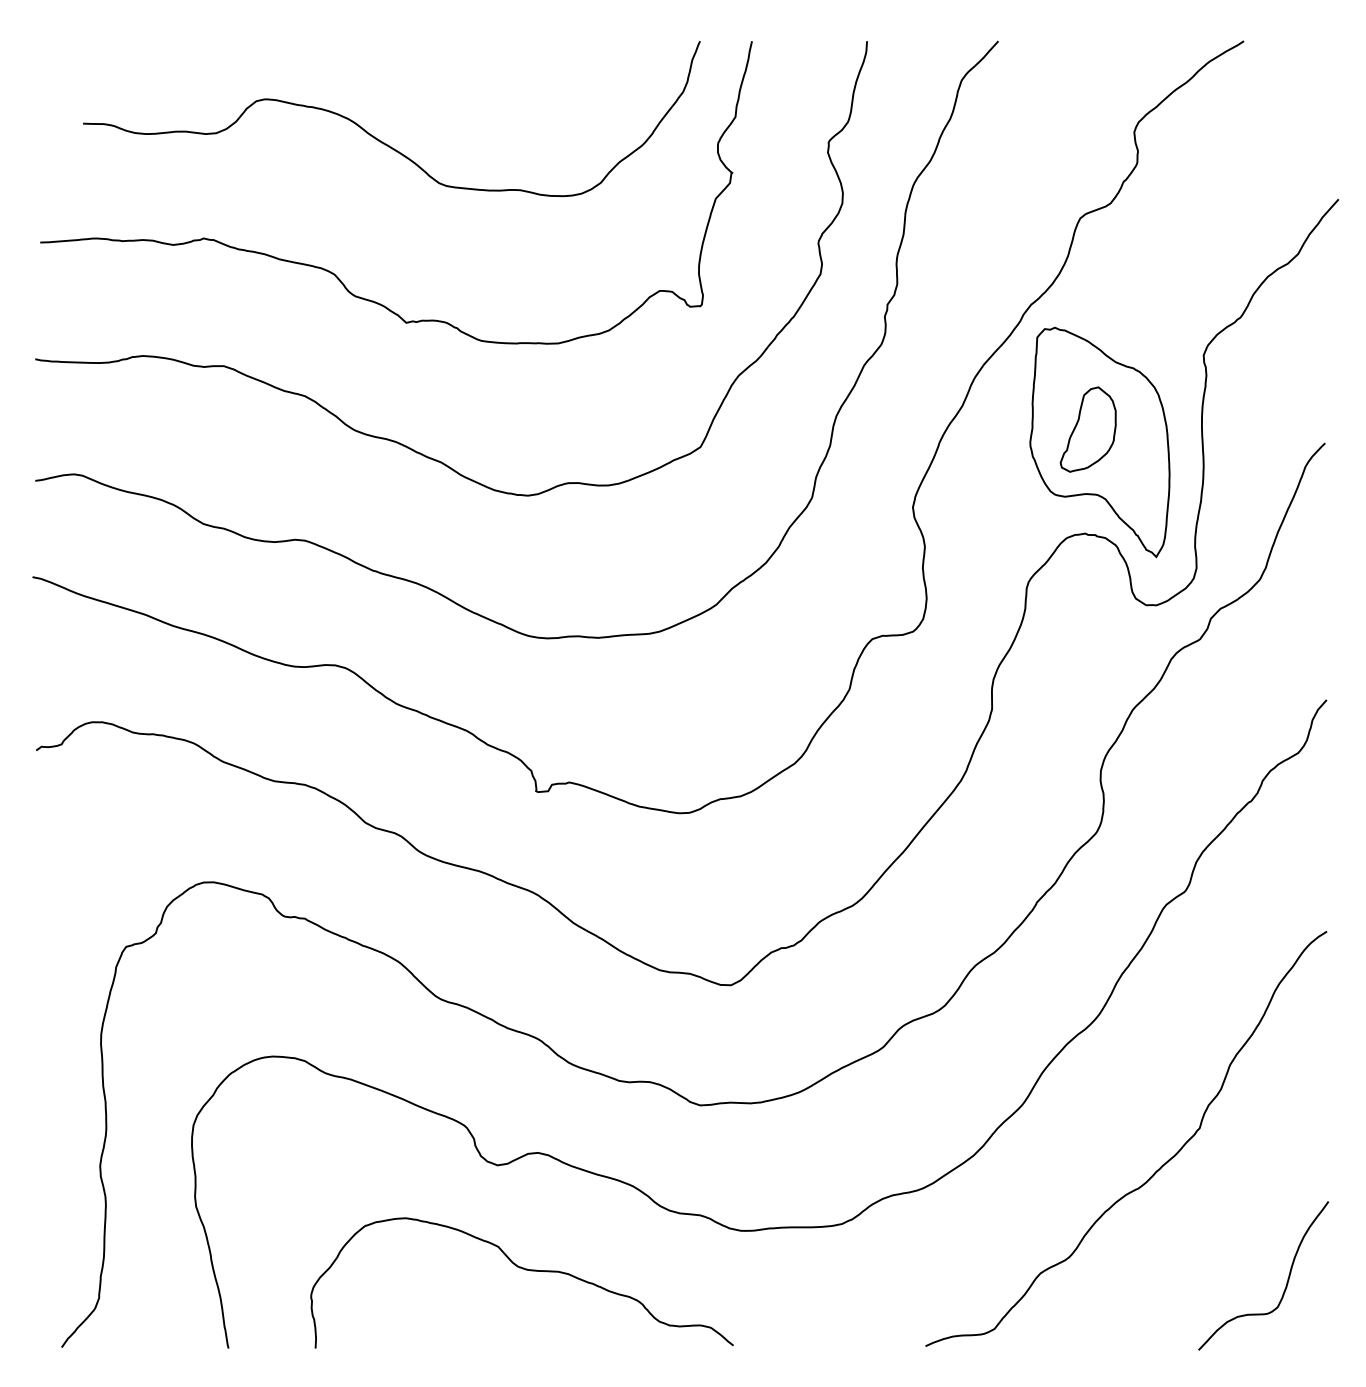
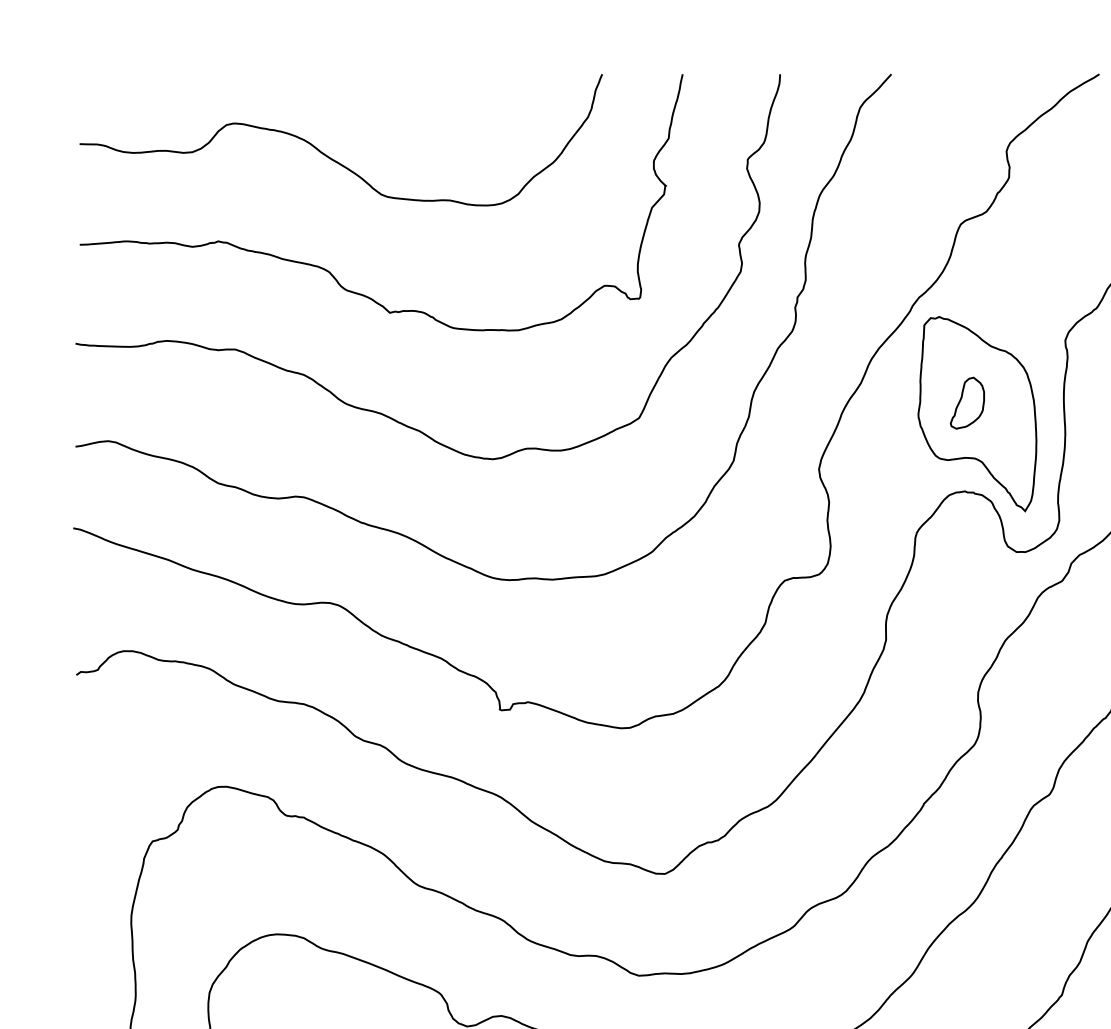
curve: (379, 139) -> (330, 157), moved
part: (1087, 429) -> (966, 403), size x0.71

